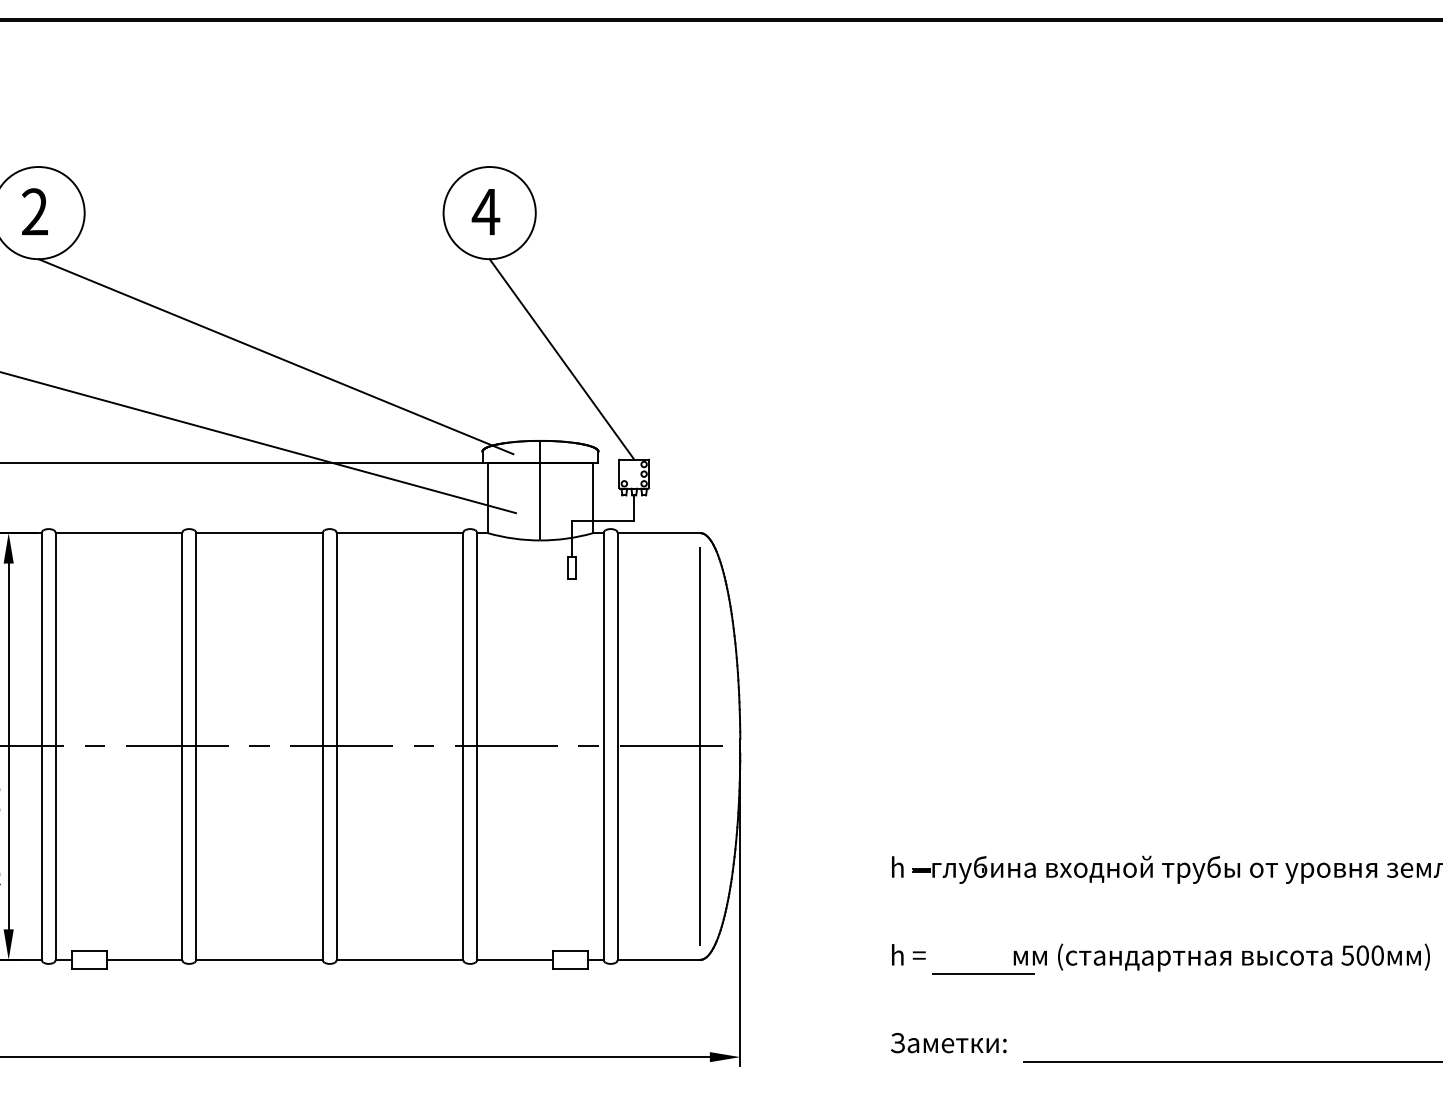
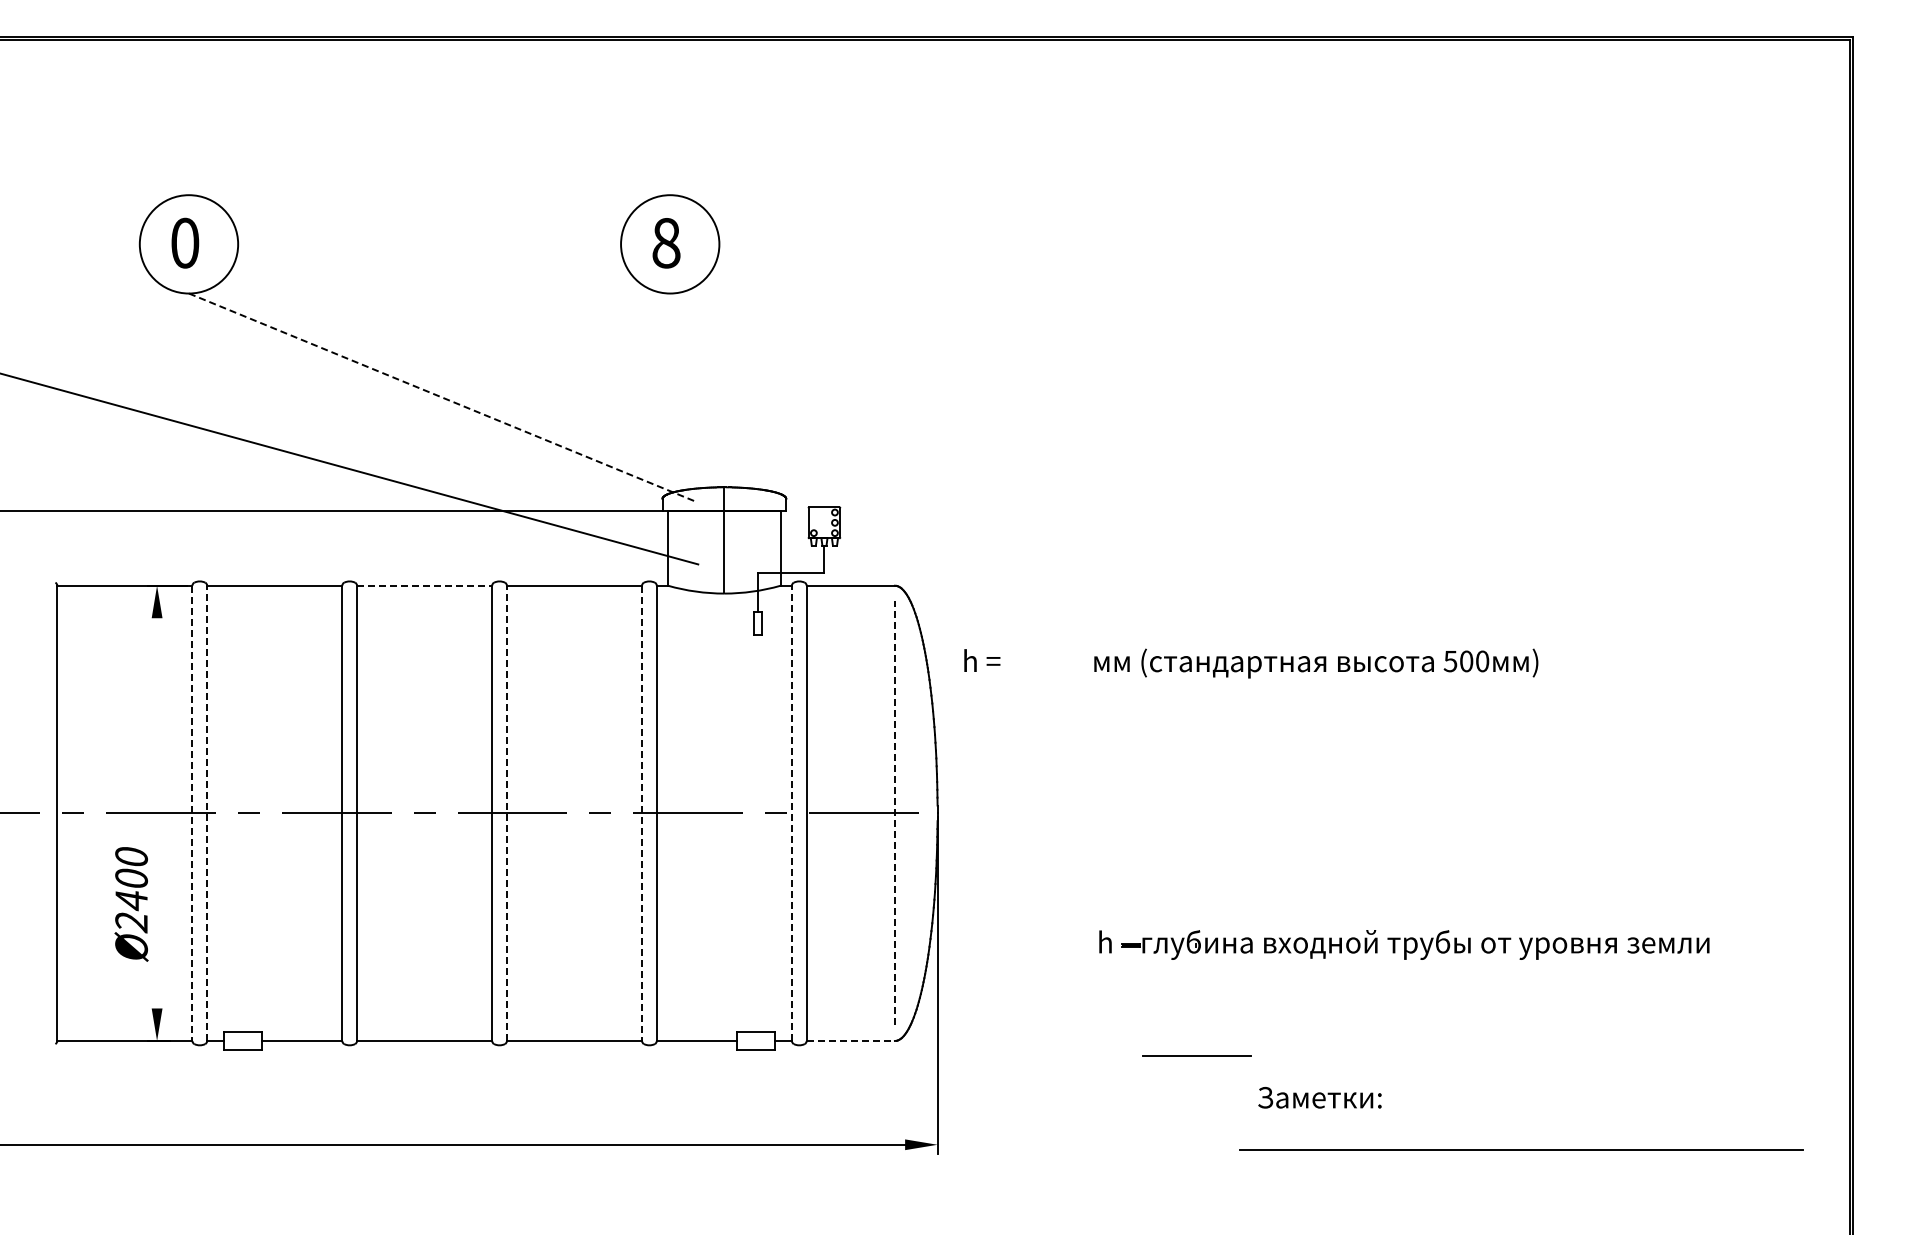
text: (35, 211) -> (185, 242), 2 -> 0
text: (486, 212) -> (666, 243), 4 -> 8
line: (276, 356) -> (442, 397), solid -> dashed
line: (562, 359) -> (747, 400), removed
line: (259, 532) -> (424, 585), solid -> dashed
line: (9, 746) -> (157, 813), removed
line: (41, 746) -> (192, 813), solid -> dashed
line: (55, 746) -> (207, 813), solid -> dashed
line: (336, 746) -> (506, 813), solid -> dashed
line: (463, 746) -> (642, 813), solid -> dashed
line: (603, 746) -> (791, 813), solid -> dashed
line: (699, 746) -> (894, 813), solid -> dashed
text: (1161, 957) -> (1251, 663), moved
line: (659, 959) -> (851, 1040), solid -> dashed
text: (948, 1042) -> (1319, 1097), moved

